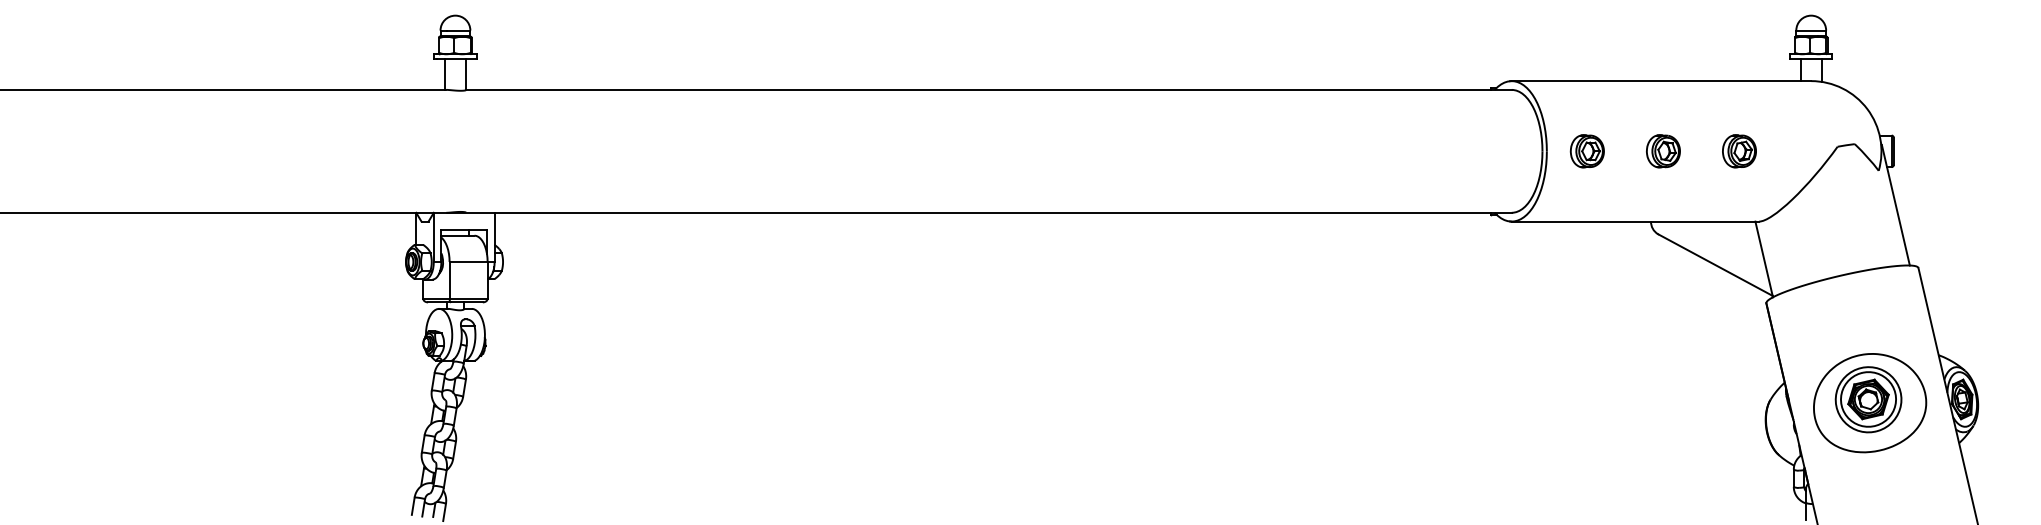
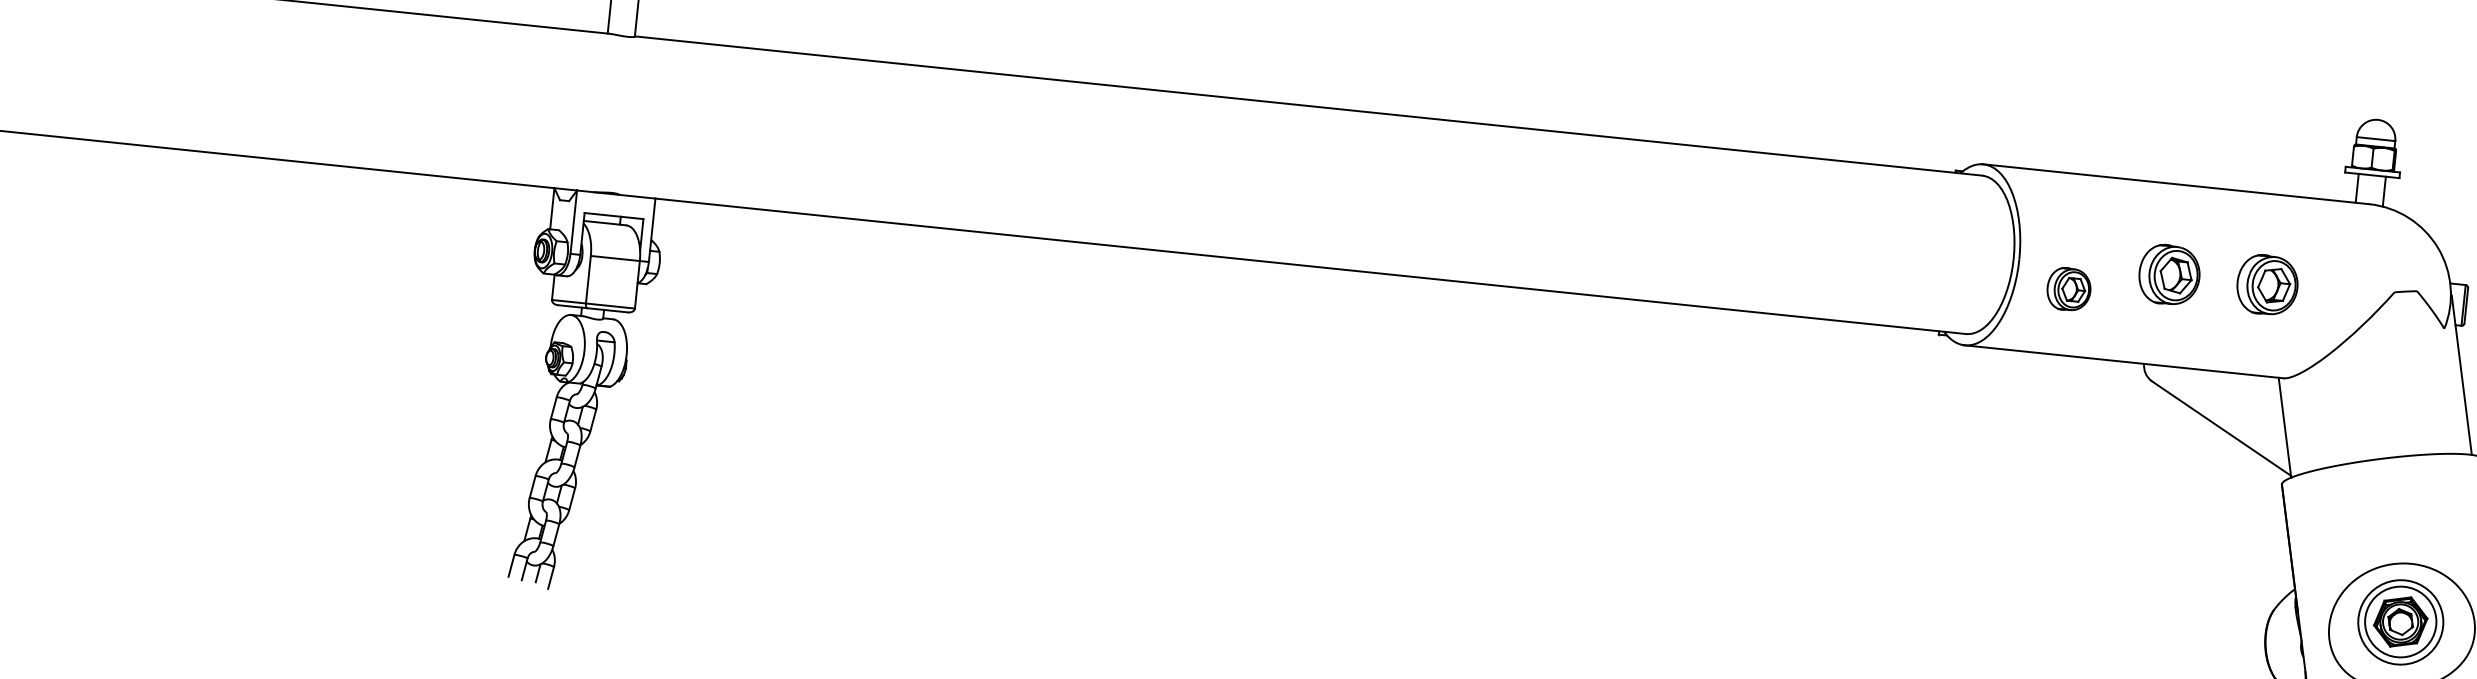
part: (1586, 151) -> (2067, 289), moved
part: (1663, 151) -> (2169, 275), size x1.4
part: (1739, 151) -> (2267, 285), size x1.4

